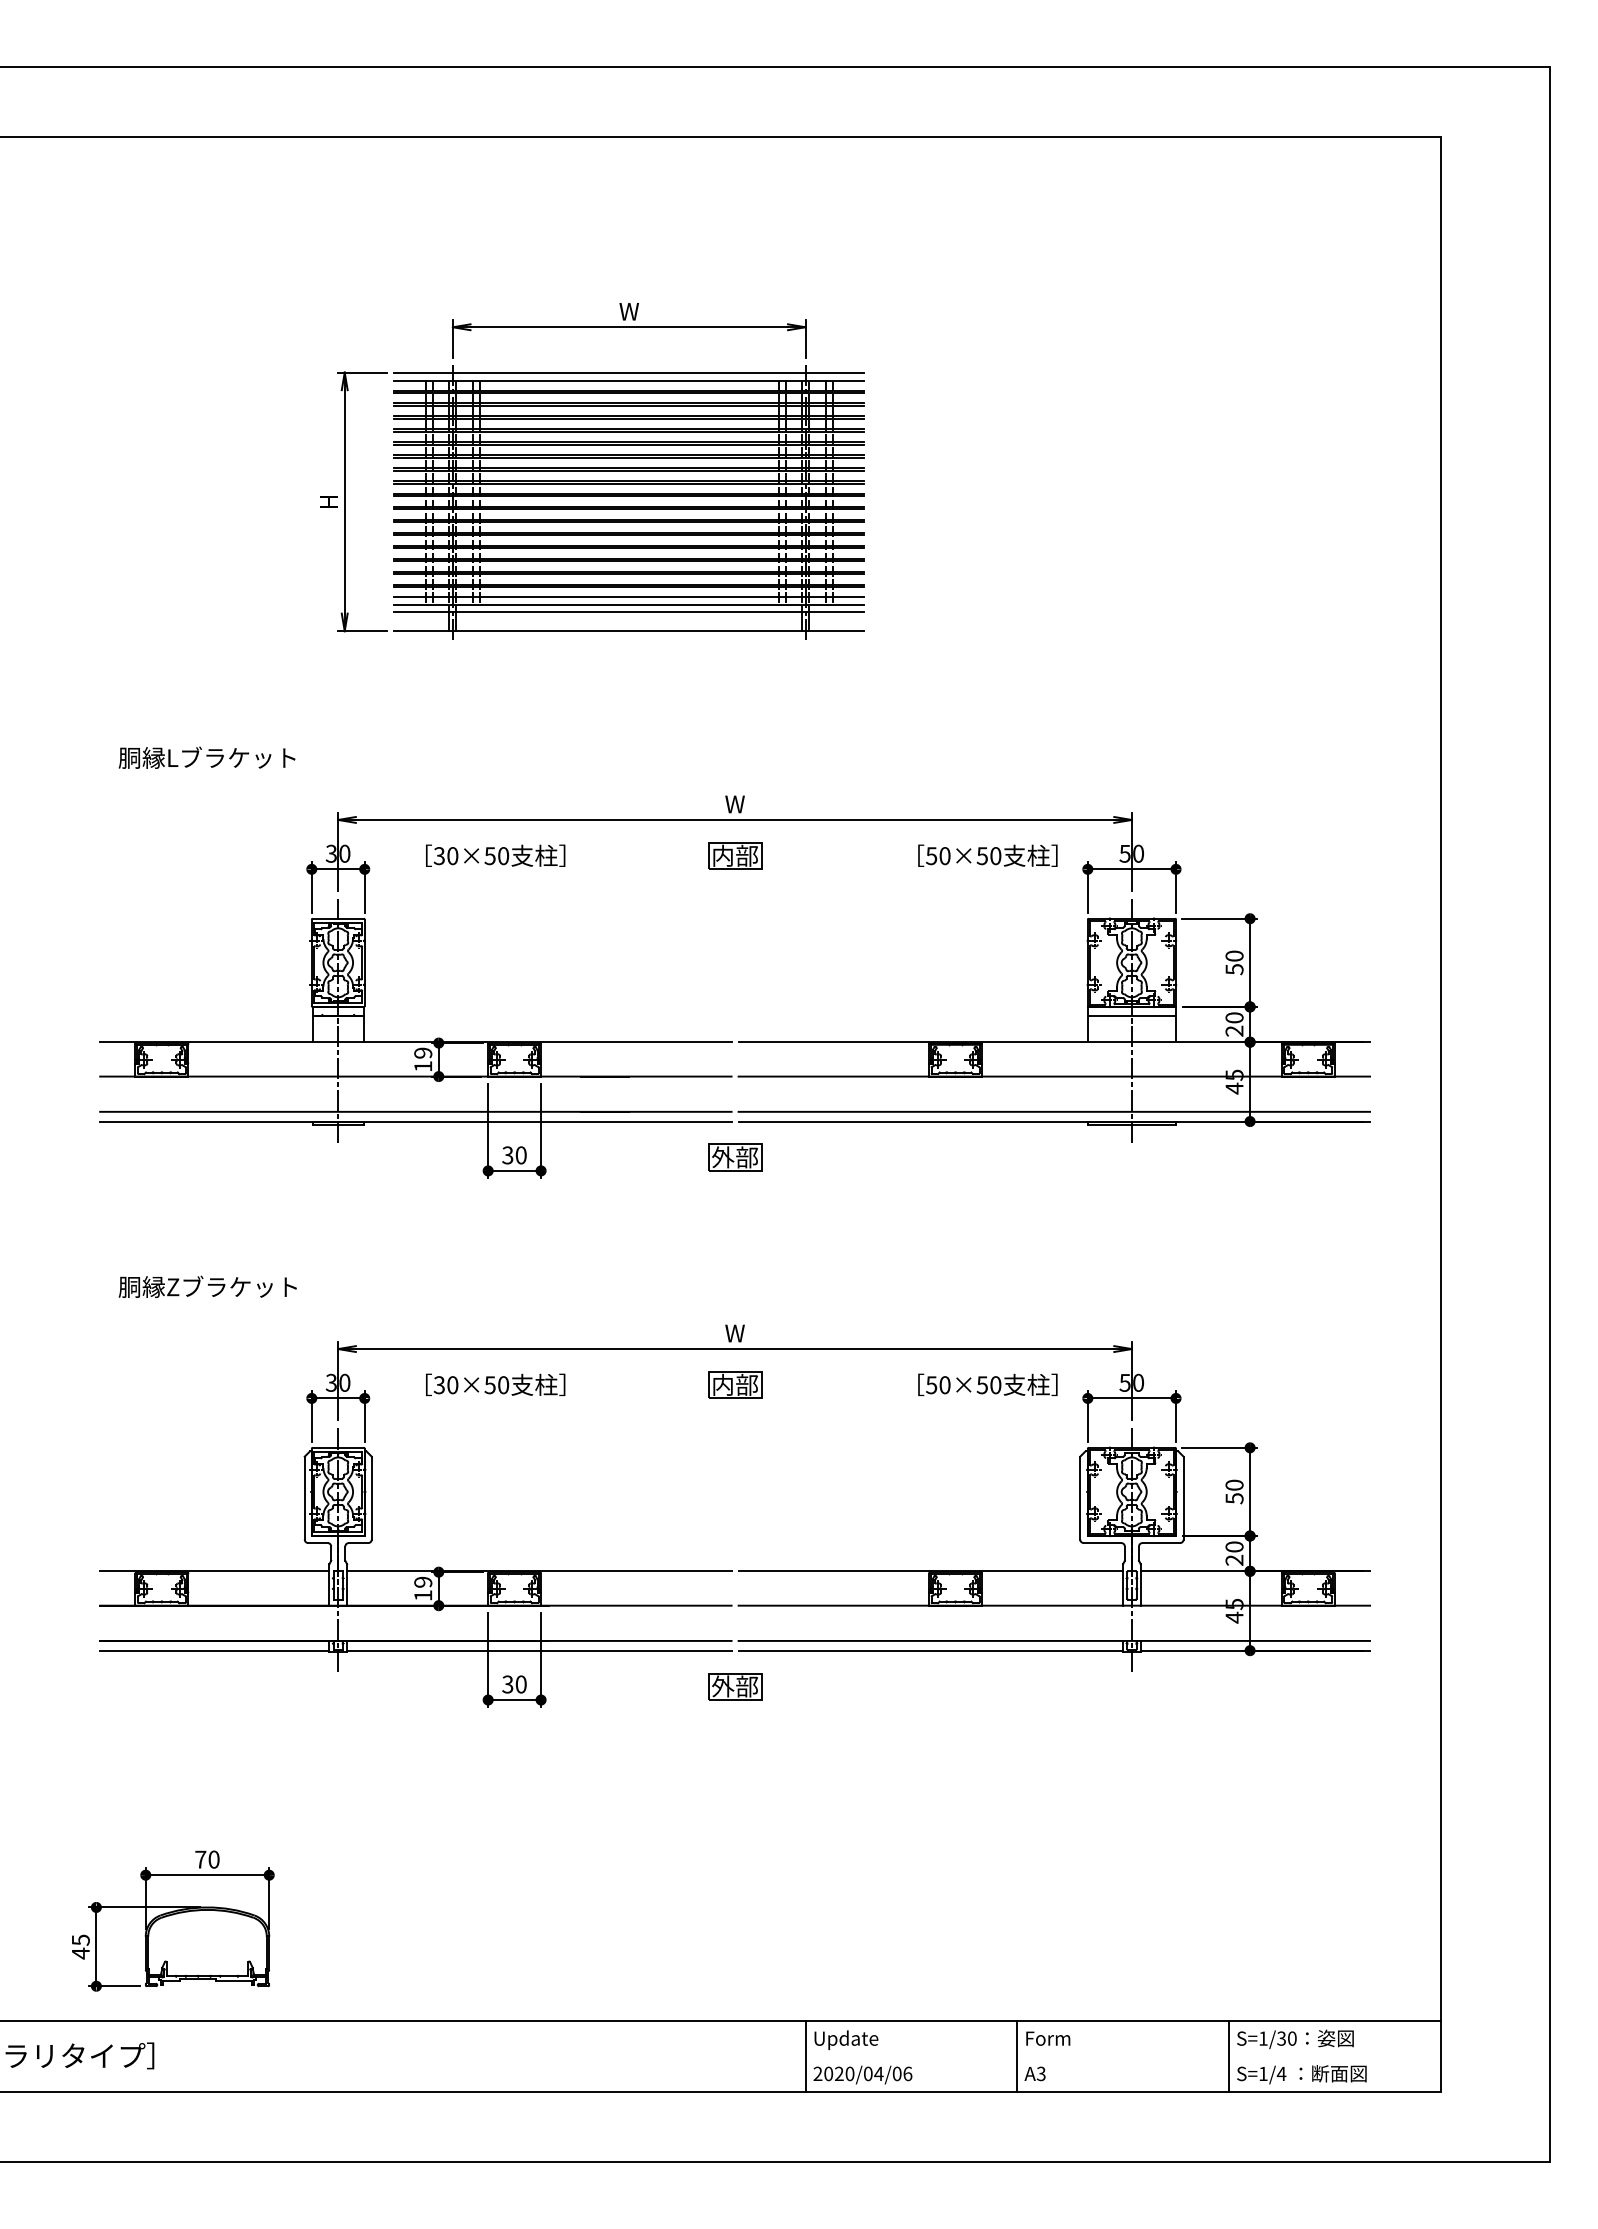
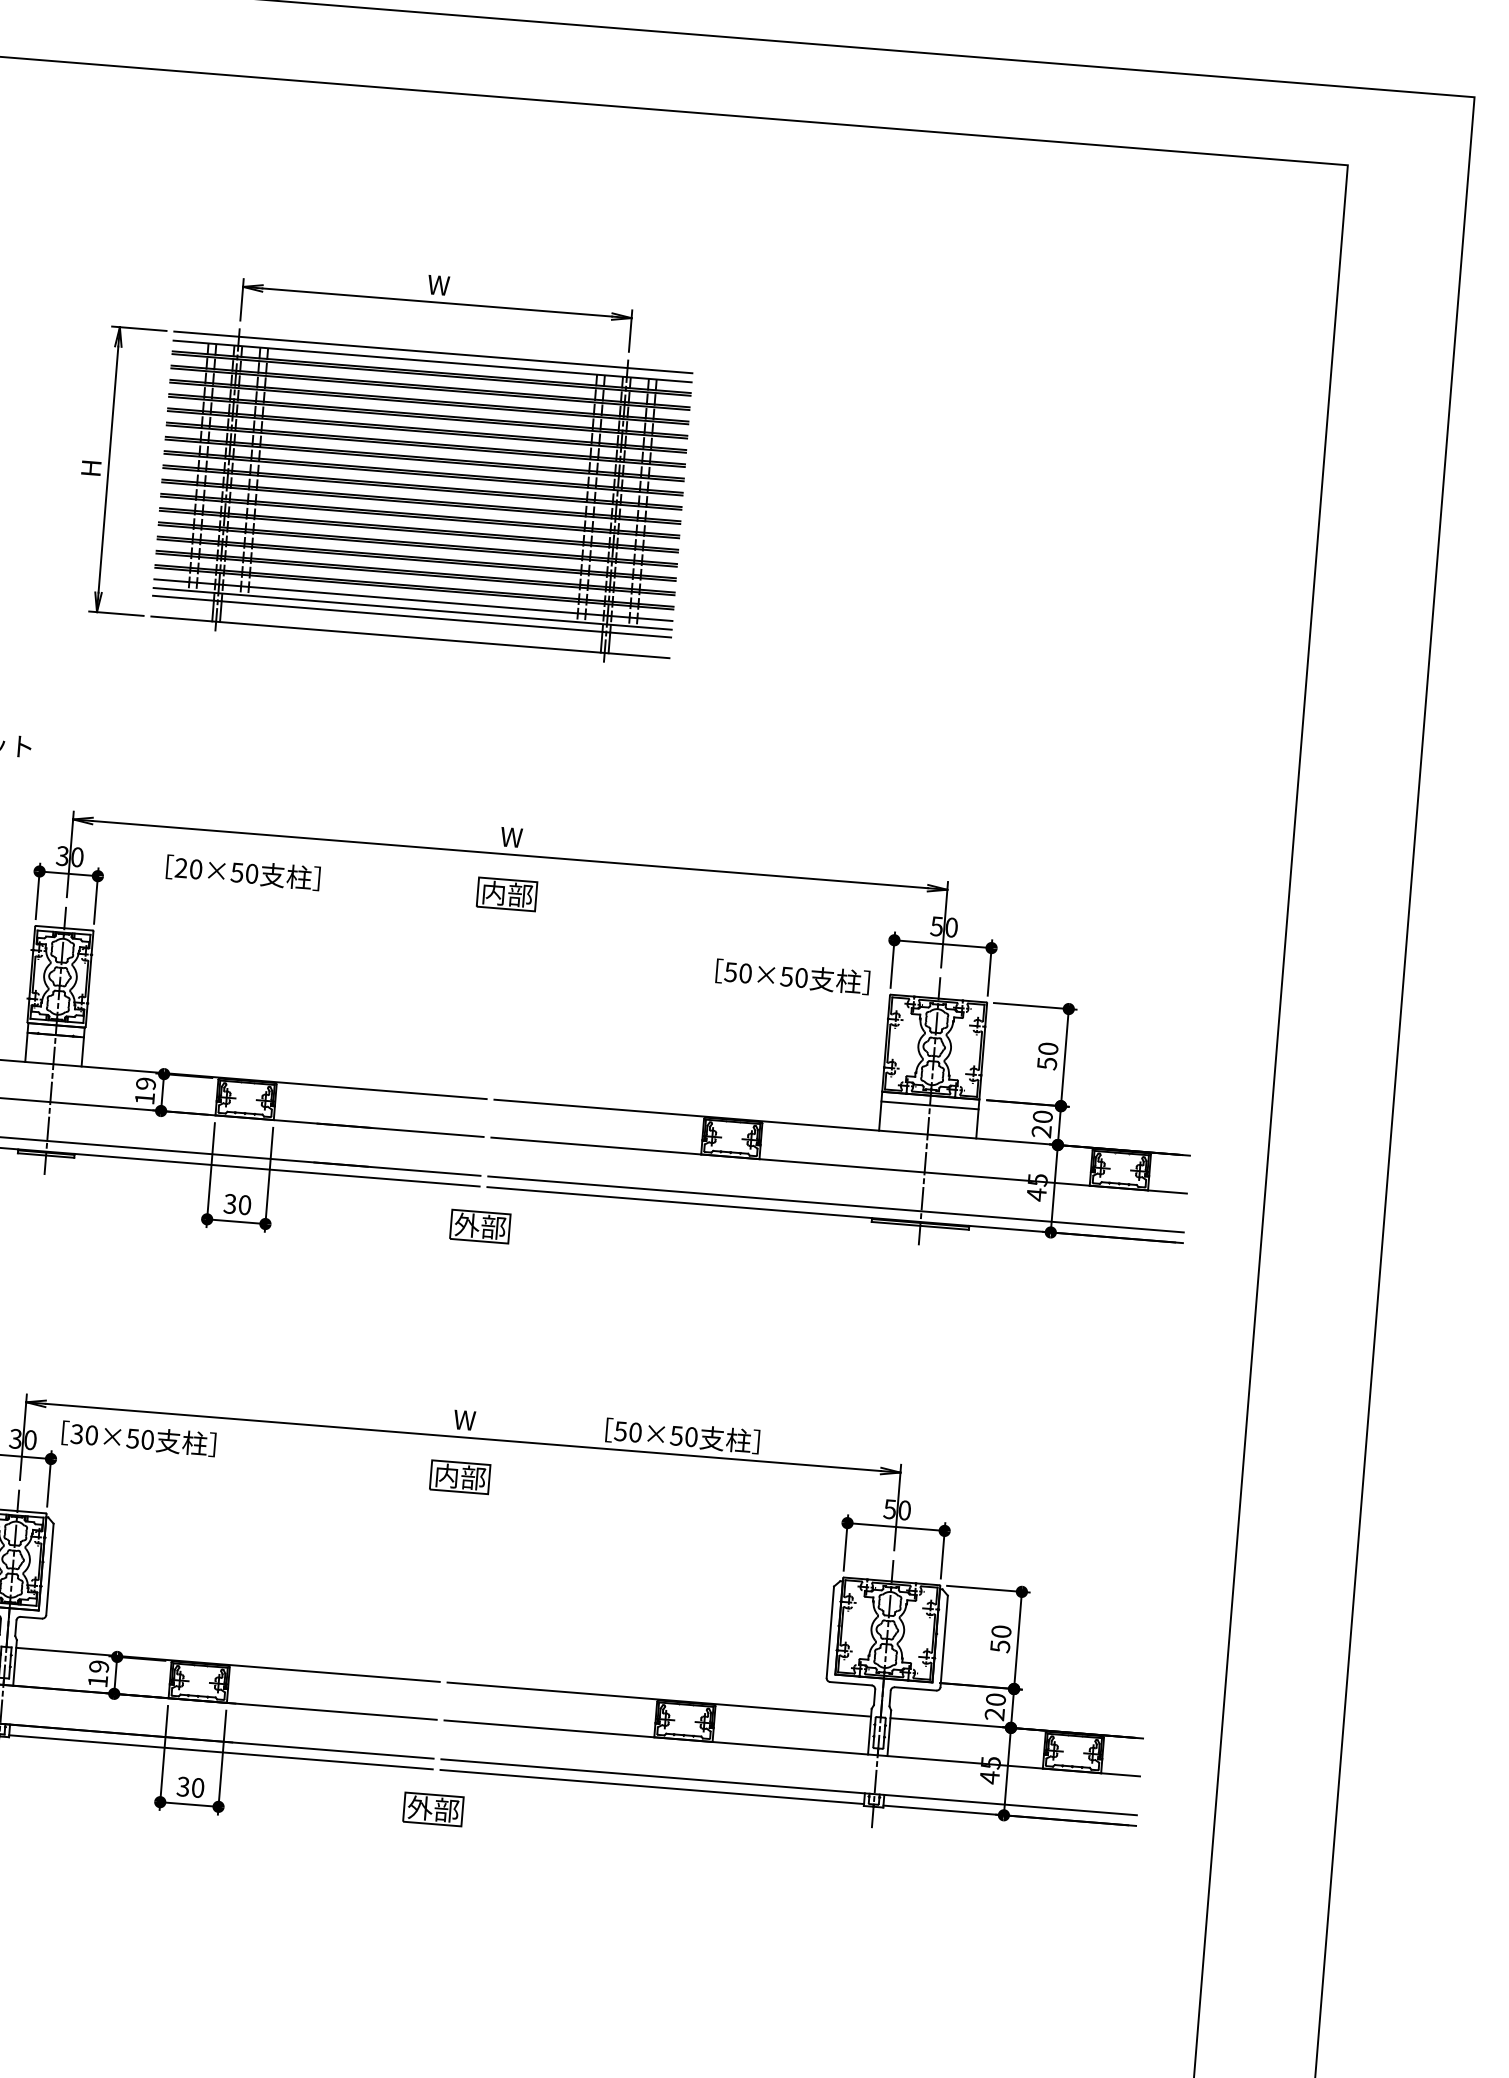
text: (987, 855) -> (792, 976), moved
text: (438, 856) -> (180, 868), 30×50 -> 20×50
text: (495, 1384) -> (138, 1438), moved
text: (987, 1384) -> (682, 1435), moved

